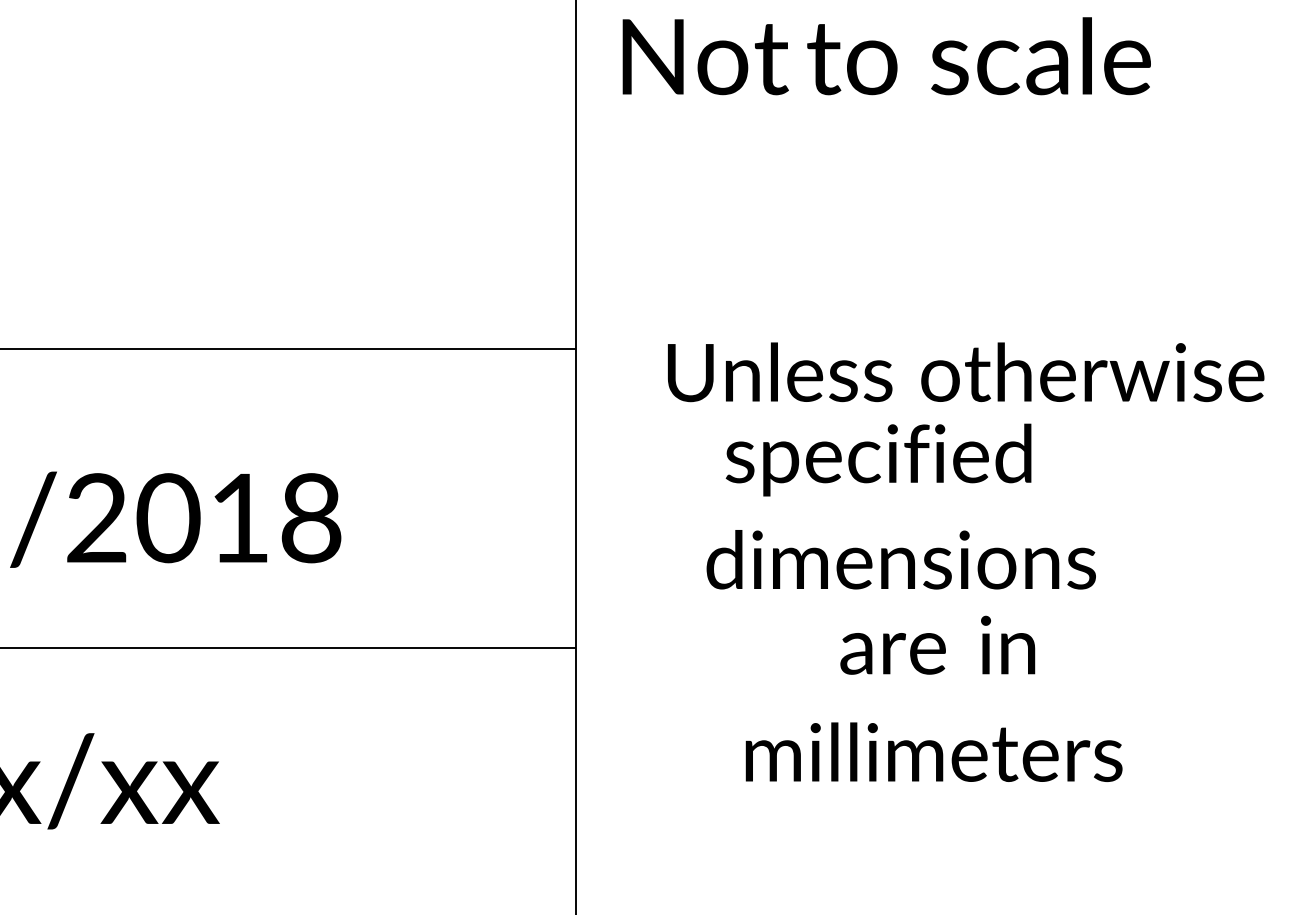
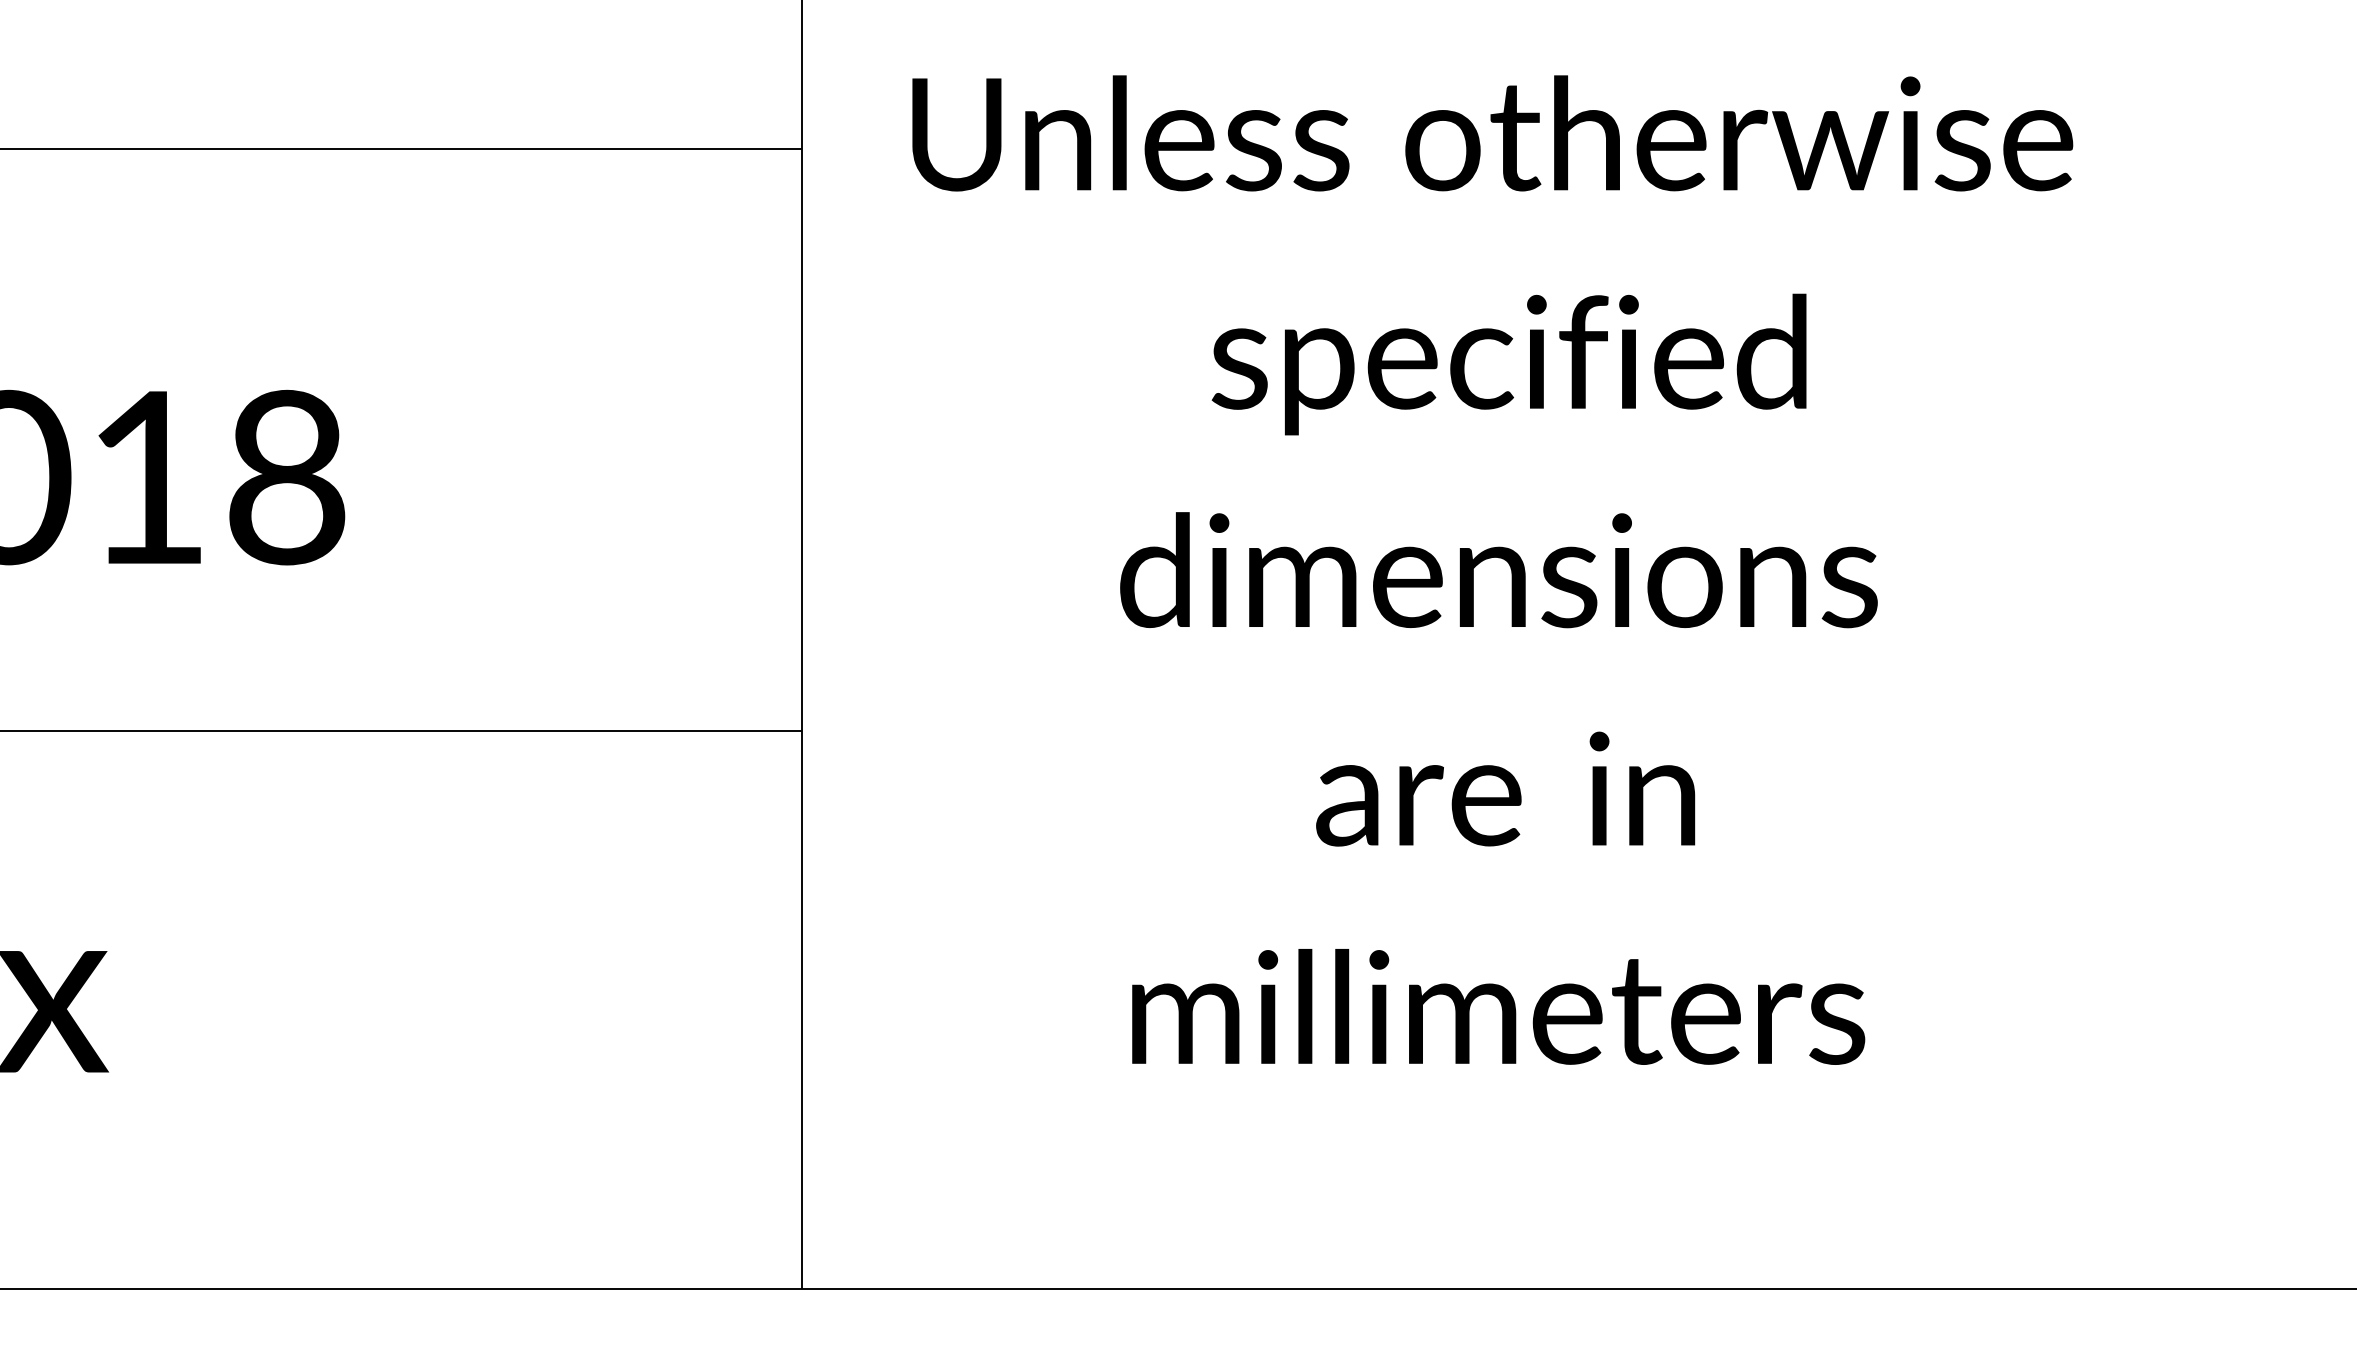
text: (966, 372) -> (1493, 133), moved
text: (878, 459) -> (1509, 363), moved
text: (900, 559) -> (1497, 569), moved
text: (937, 644) -> (1505, 787), moved
text: (933, 751) -> (1497, 1005), moved

